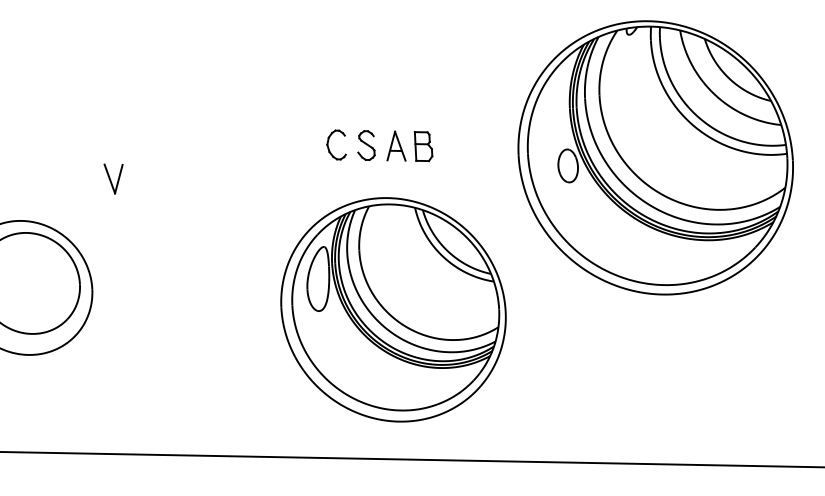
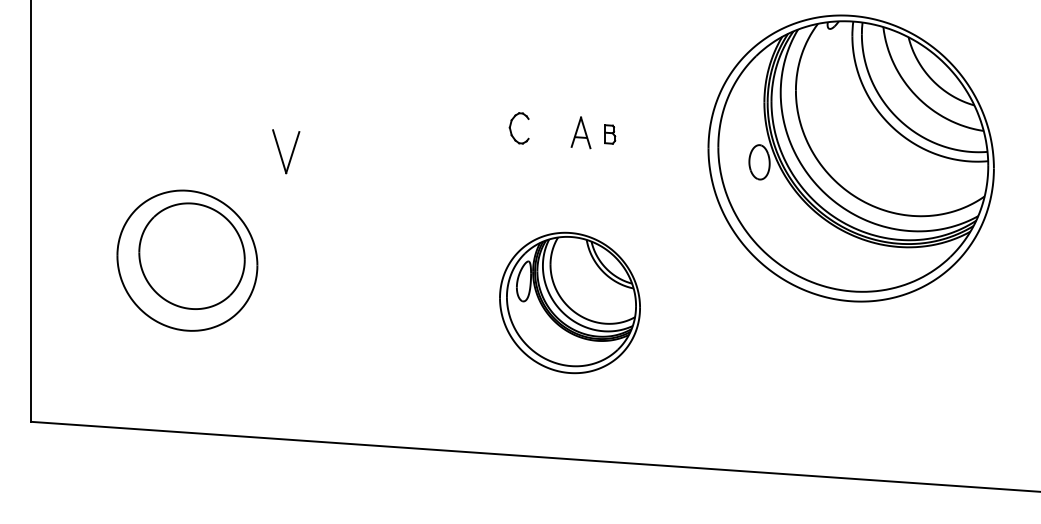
part: (365, 145) -> (549, 130), removed
part: (423, 146) -> (609, 134), size x0.6
part: (113, 178) -> (285, 151), size x1.4
part: (392, 309) -> (569, 302), size x0.6

